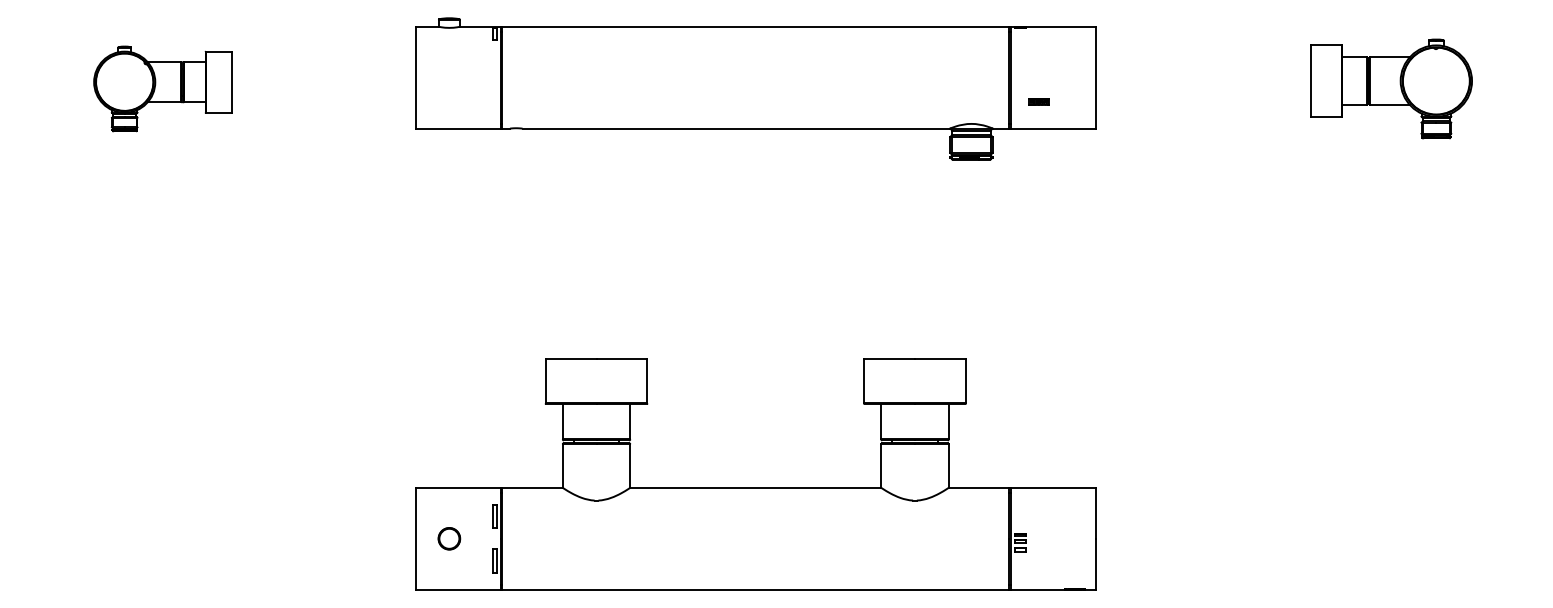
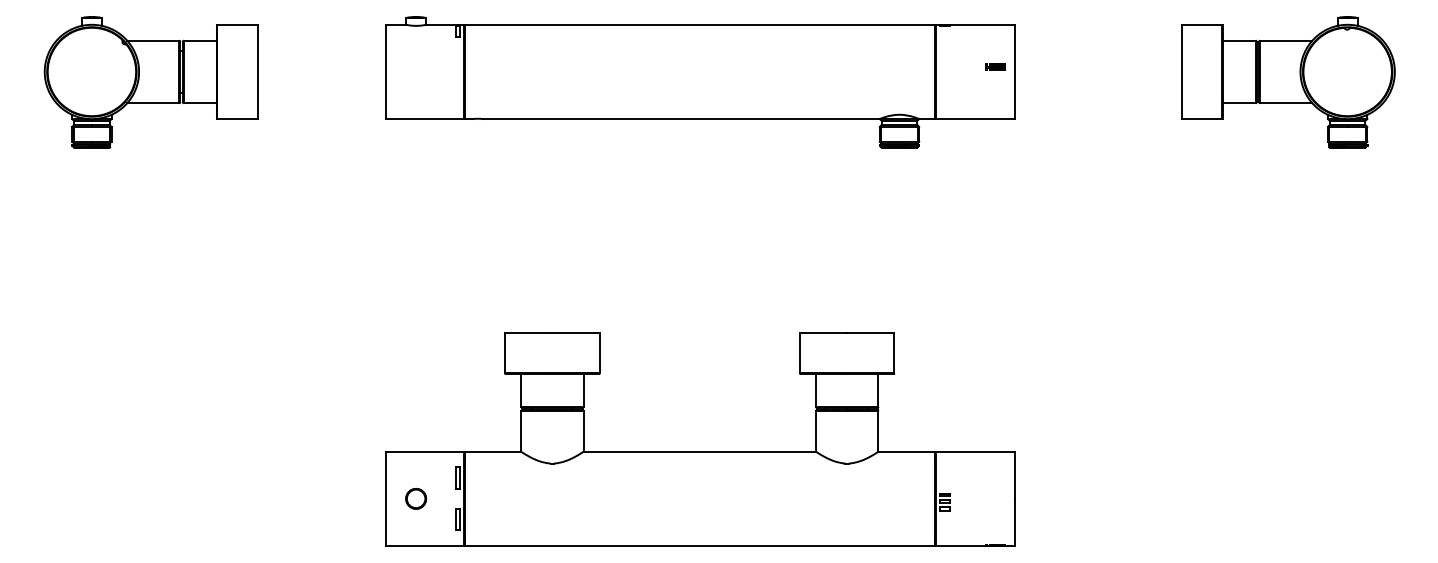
part: (162, 89) -> (150, 82), size x1.67
part: (1391, 89) -> (1288, 82), size x1.43
part: (1039, 100) -> (995, 66), moved

